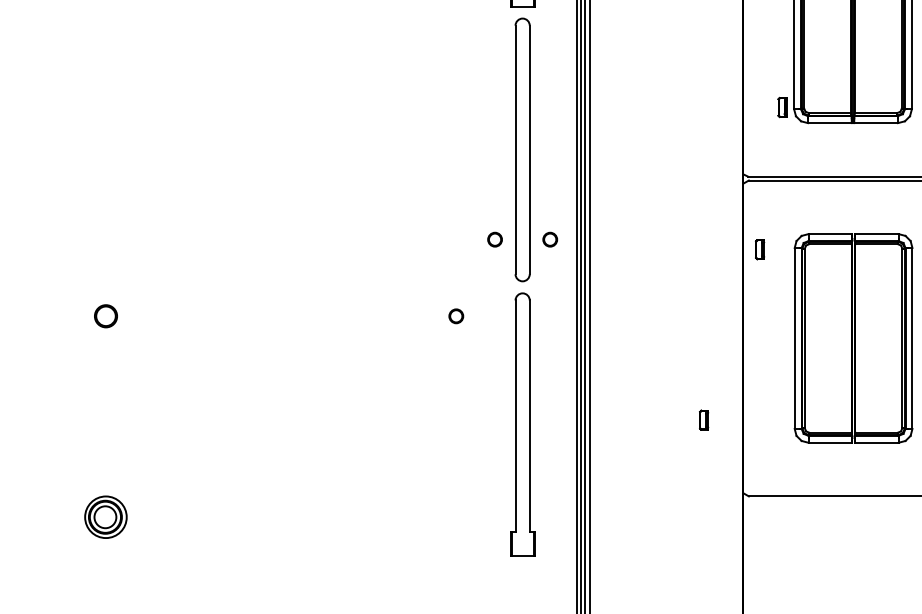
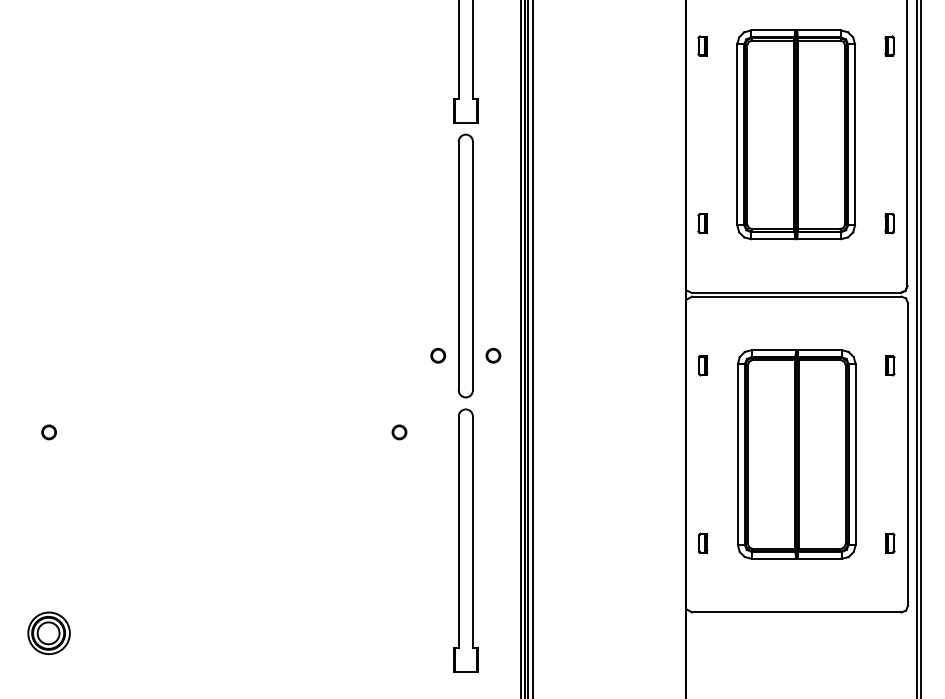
part: (782, 107) -> (702, 223), moved
part: (105, 316) -> (48, 432), size x0.62
part: (704, 419) -> (703, 542), moved

